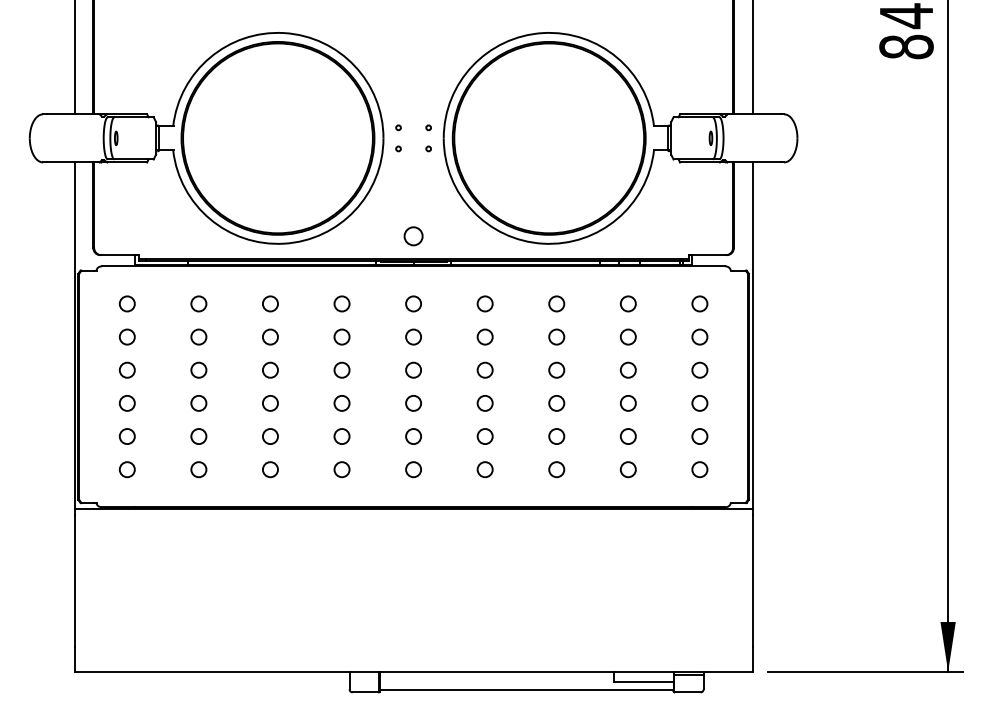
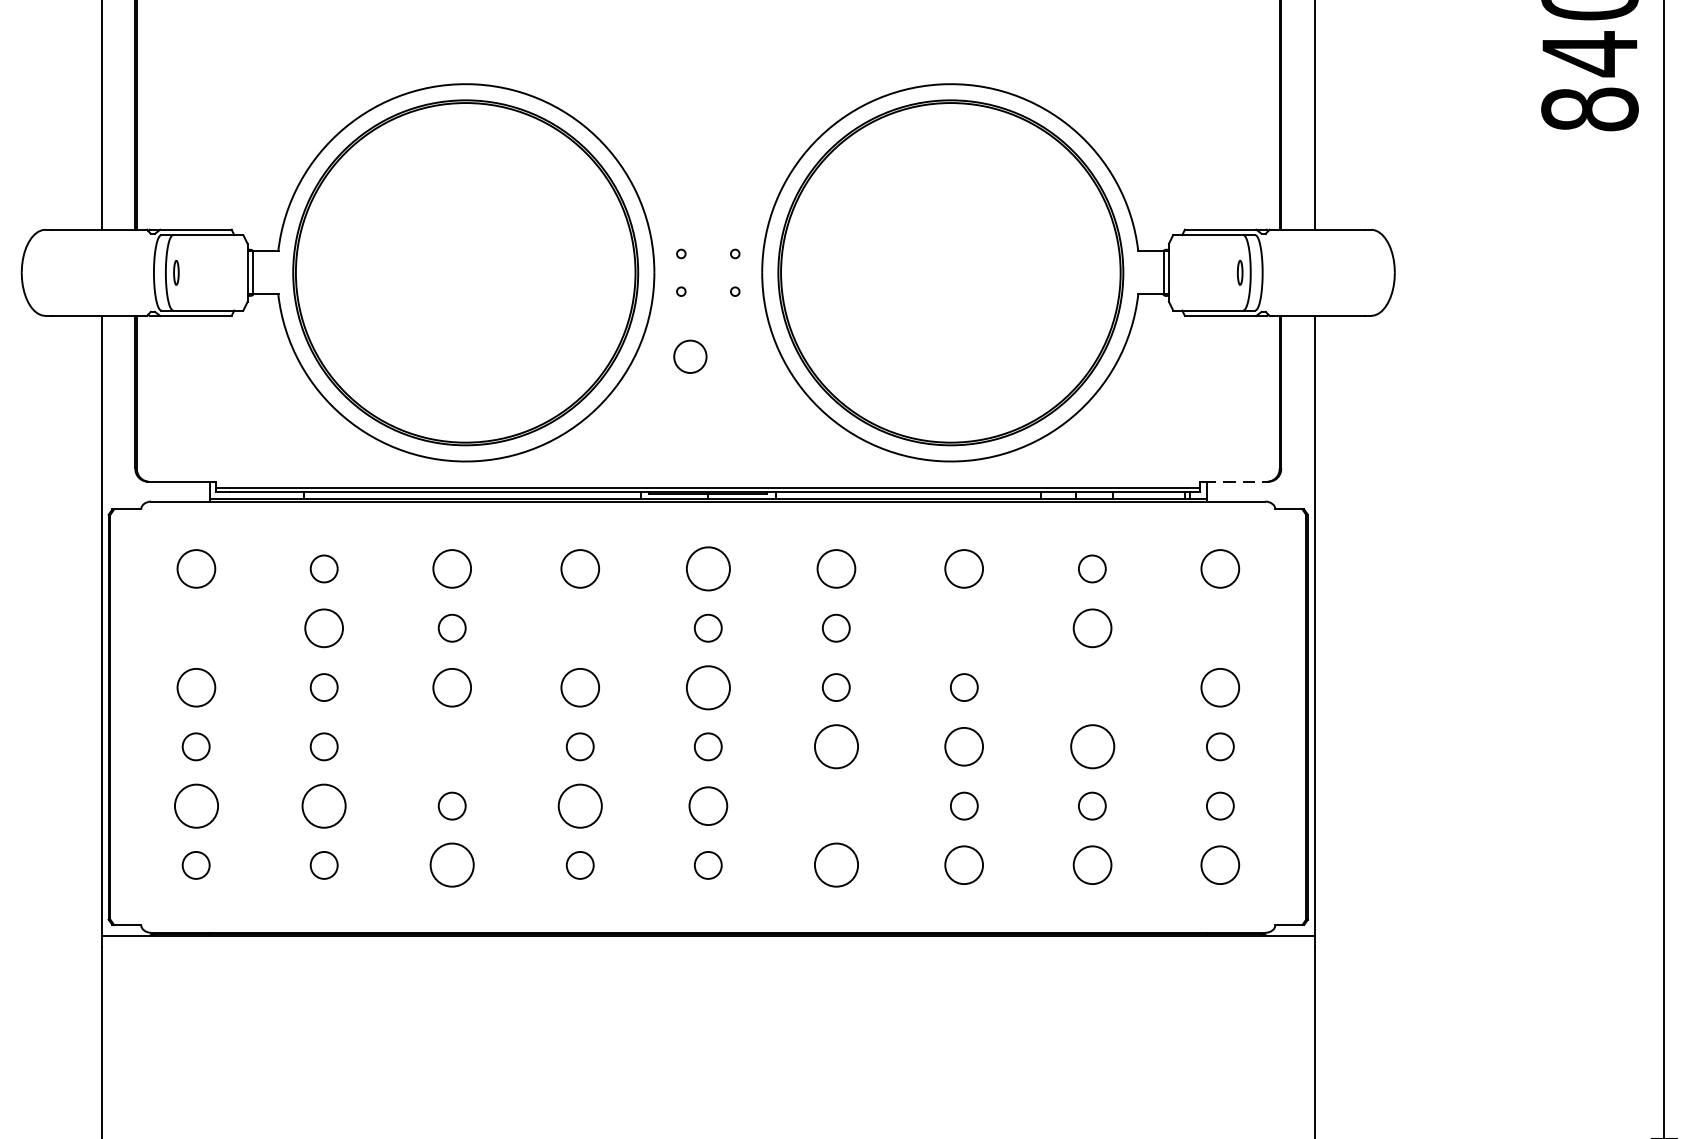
circle: (413, 236) -> (690, 357), moved
line: (708, 255) -> (1235, 482), solid -> dashed
circle: (126, 303) -> (194, 568), size x1.4
circle: (270, 303) -> (452, 568), size x1.4
circle: (341, 303) -> (579, 568), size x1.4
circle: (413, 303) -> (708, 568), size x1.6
circle: (484, 303) -> (835, 568), size x1.4
circle: (556, 303) -> (963, 568), size x1.4
circle: (699, 303) -> (1219, 568), size x1.4
circle: (126, 336) -> (194, 627), removed
circle: (198, 336) -> (323, 627), size x1.4
circle: (341, 336) -> (579, 627), removed
circle: (556, 336) -> (963, 627), removed
circle: (627, 336) -> (1090, 627), size x1.4
circle: (699, 336) -> (1219, 627), removed
circle: (126, 369) -> (194, 686), size x1.4
circle: (270, 369) -> (452, 686), size x1.4
circle: (341, 369) -> (579, 686), size x1.4
circle: (413, 369) -> (708, 686), size x1.6
circle: (627, 369) -> (1090, 686), removed
circle: (699, 369) -> (1219, 686), size x1.4
circle: (270, 403) -> (452, 747), removed
circle: (484, 403) -> (835, 747), size x1.6
circle: (556, 403) -> (963, 747), size x1.4
circle: (627, 403) -> (1090, 747), size x1.6
circle: (126, 436) -> (194, 806), size x1.6
circle: (198, 436) -> (323, 806), size x1.6
circle: (341, 436) -> (579, 806), size x1.6
circle: (413, 436) -> (708, 806), size x1.4
circle: (484, 436) -> (835, 806), removed
circle: (270, 469) -> (452, 865), size x1.6
circle: (484, 469) -> (835, 865), size x1.6
circle: (556, 469) -> (963, 865), size x1.4
circle: (627, 469) -> (1090, 865), size x1.4
circle: (699, 469) -> (1219, 865), size x1.4

